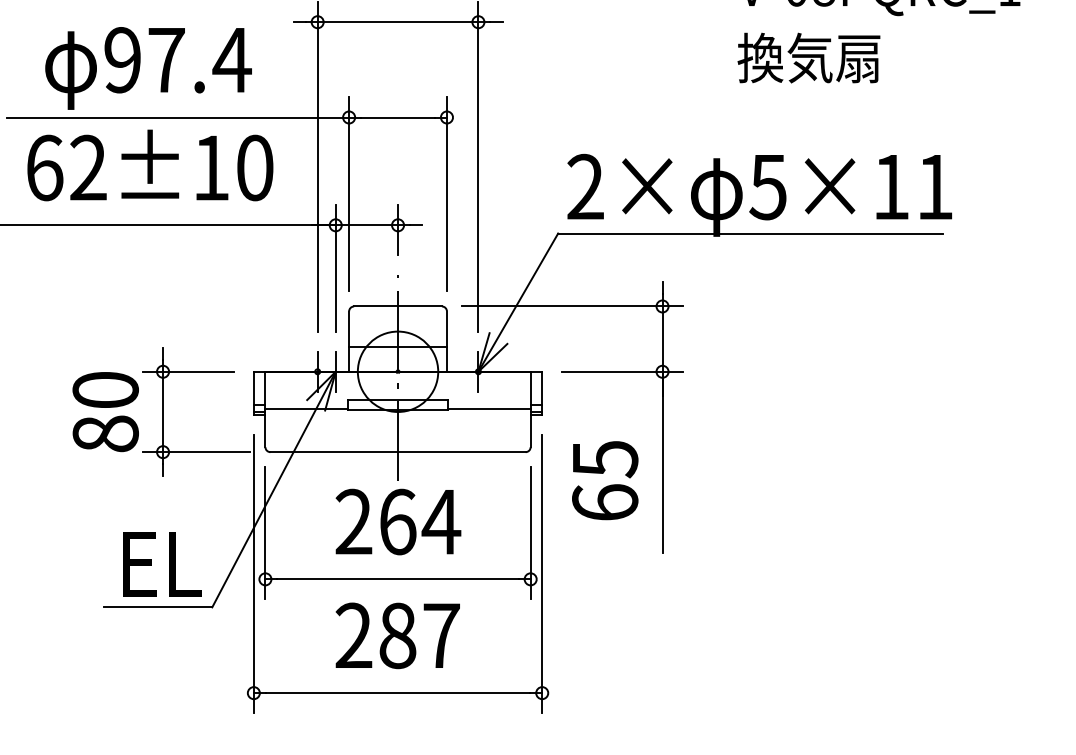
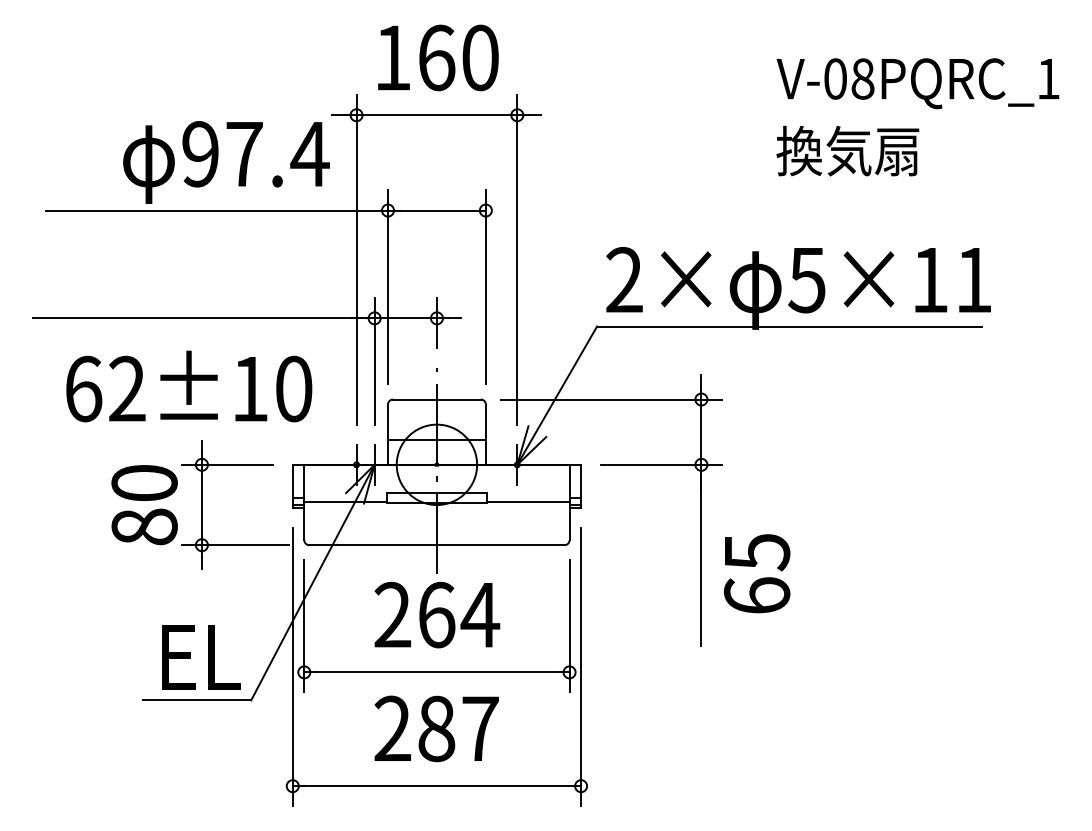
text: (148, 68) -> (226, 162), moved
text: (150, 165) -> (189, 386), moved
text: (605, 480) -> (757, 573), moved

